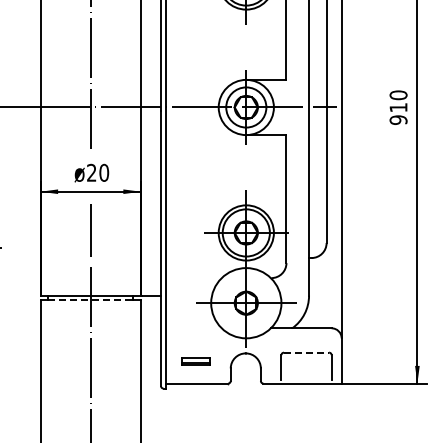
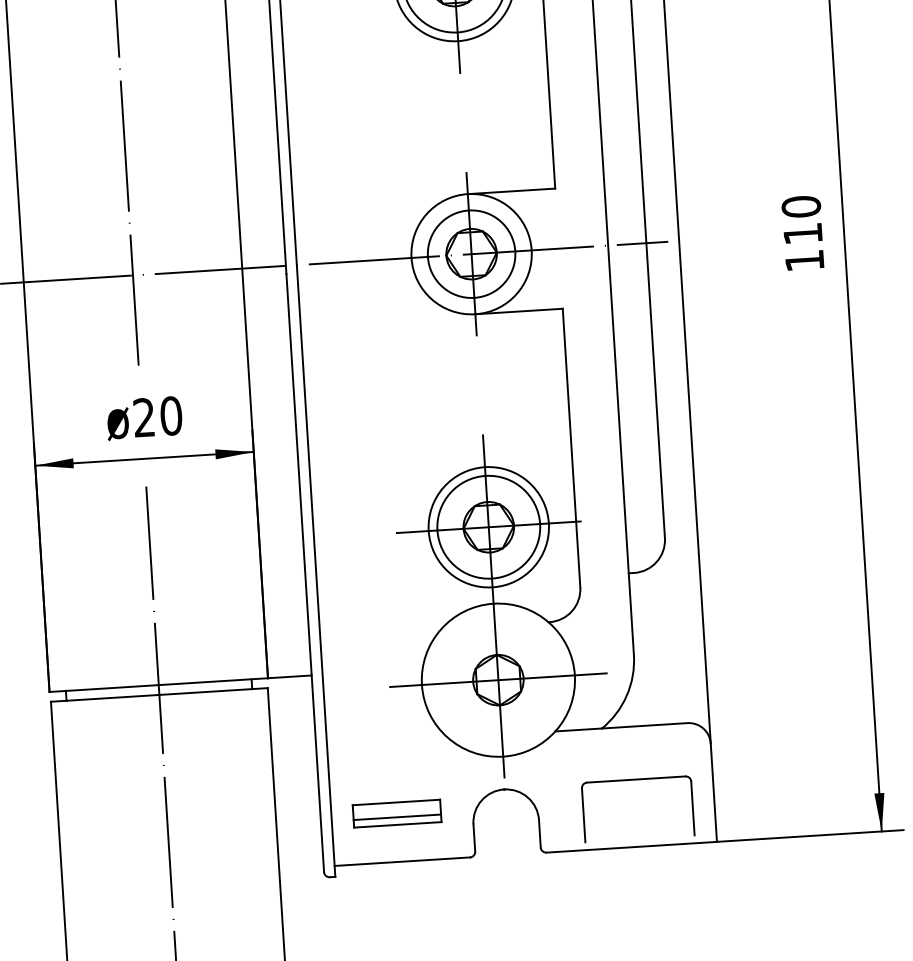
text: (398, 119) -> (804, 259), 910 -> 110
line: (90, 300) -> (158, 695), dashed -> solid
line: (306, 352) -> (636, 779), dashed -> solid
part: (195, 361) -> (395, 813), size x1.43

